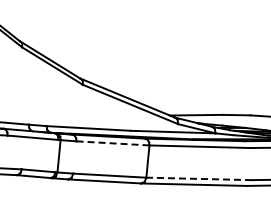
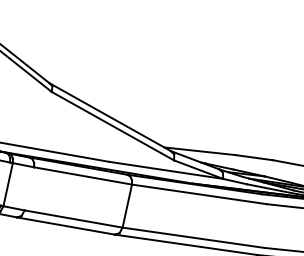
line: (112, 143) -> (82, 176), dashed -> solid
line: (199, 178) -> (194, 237), dashed -> solid

